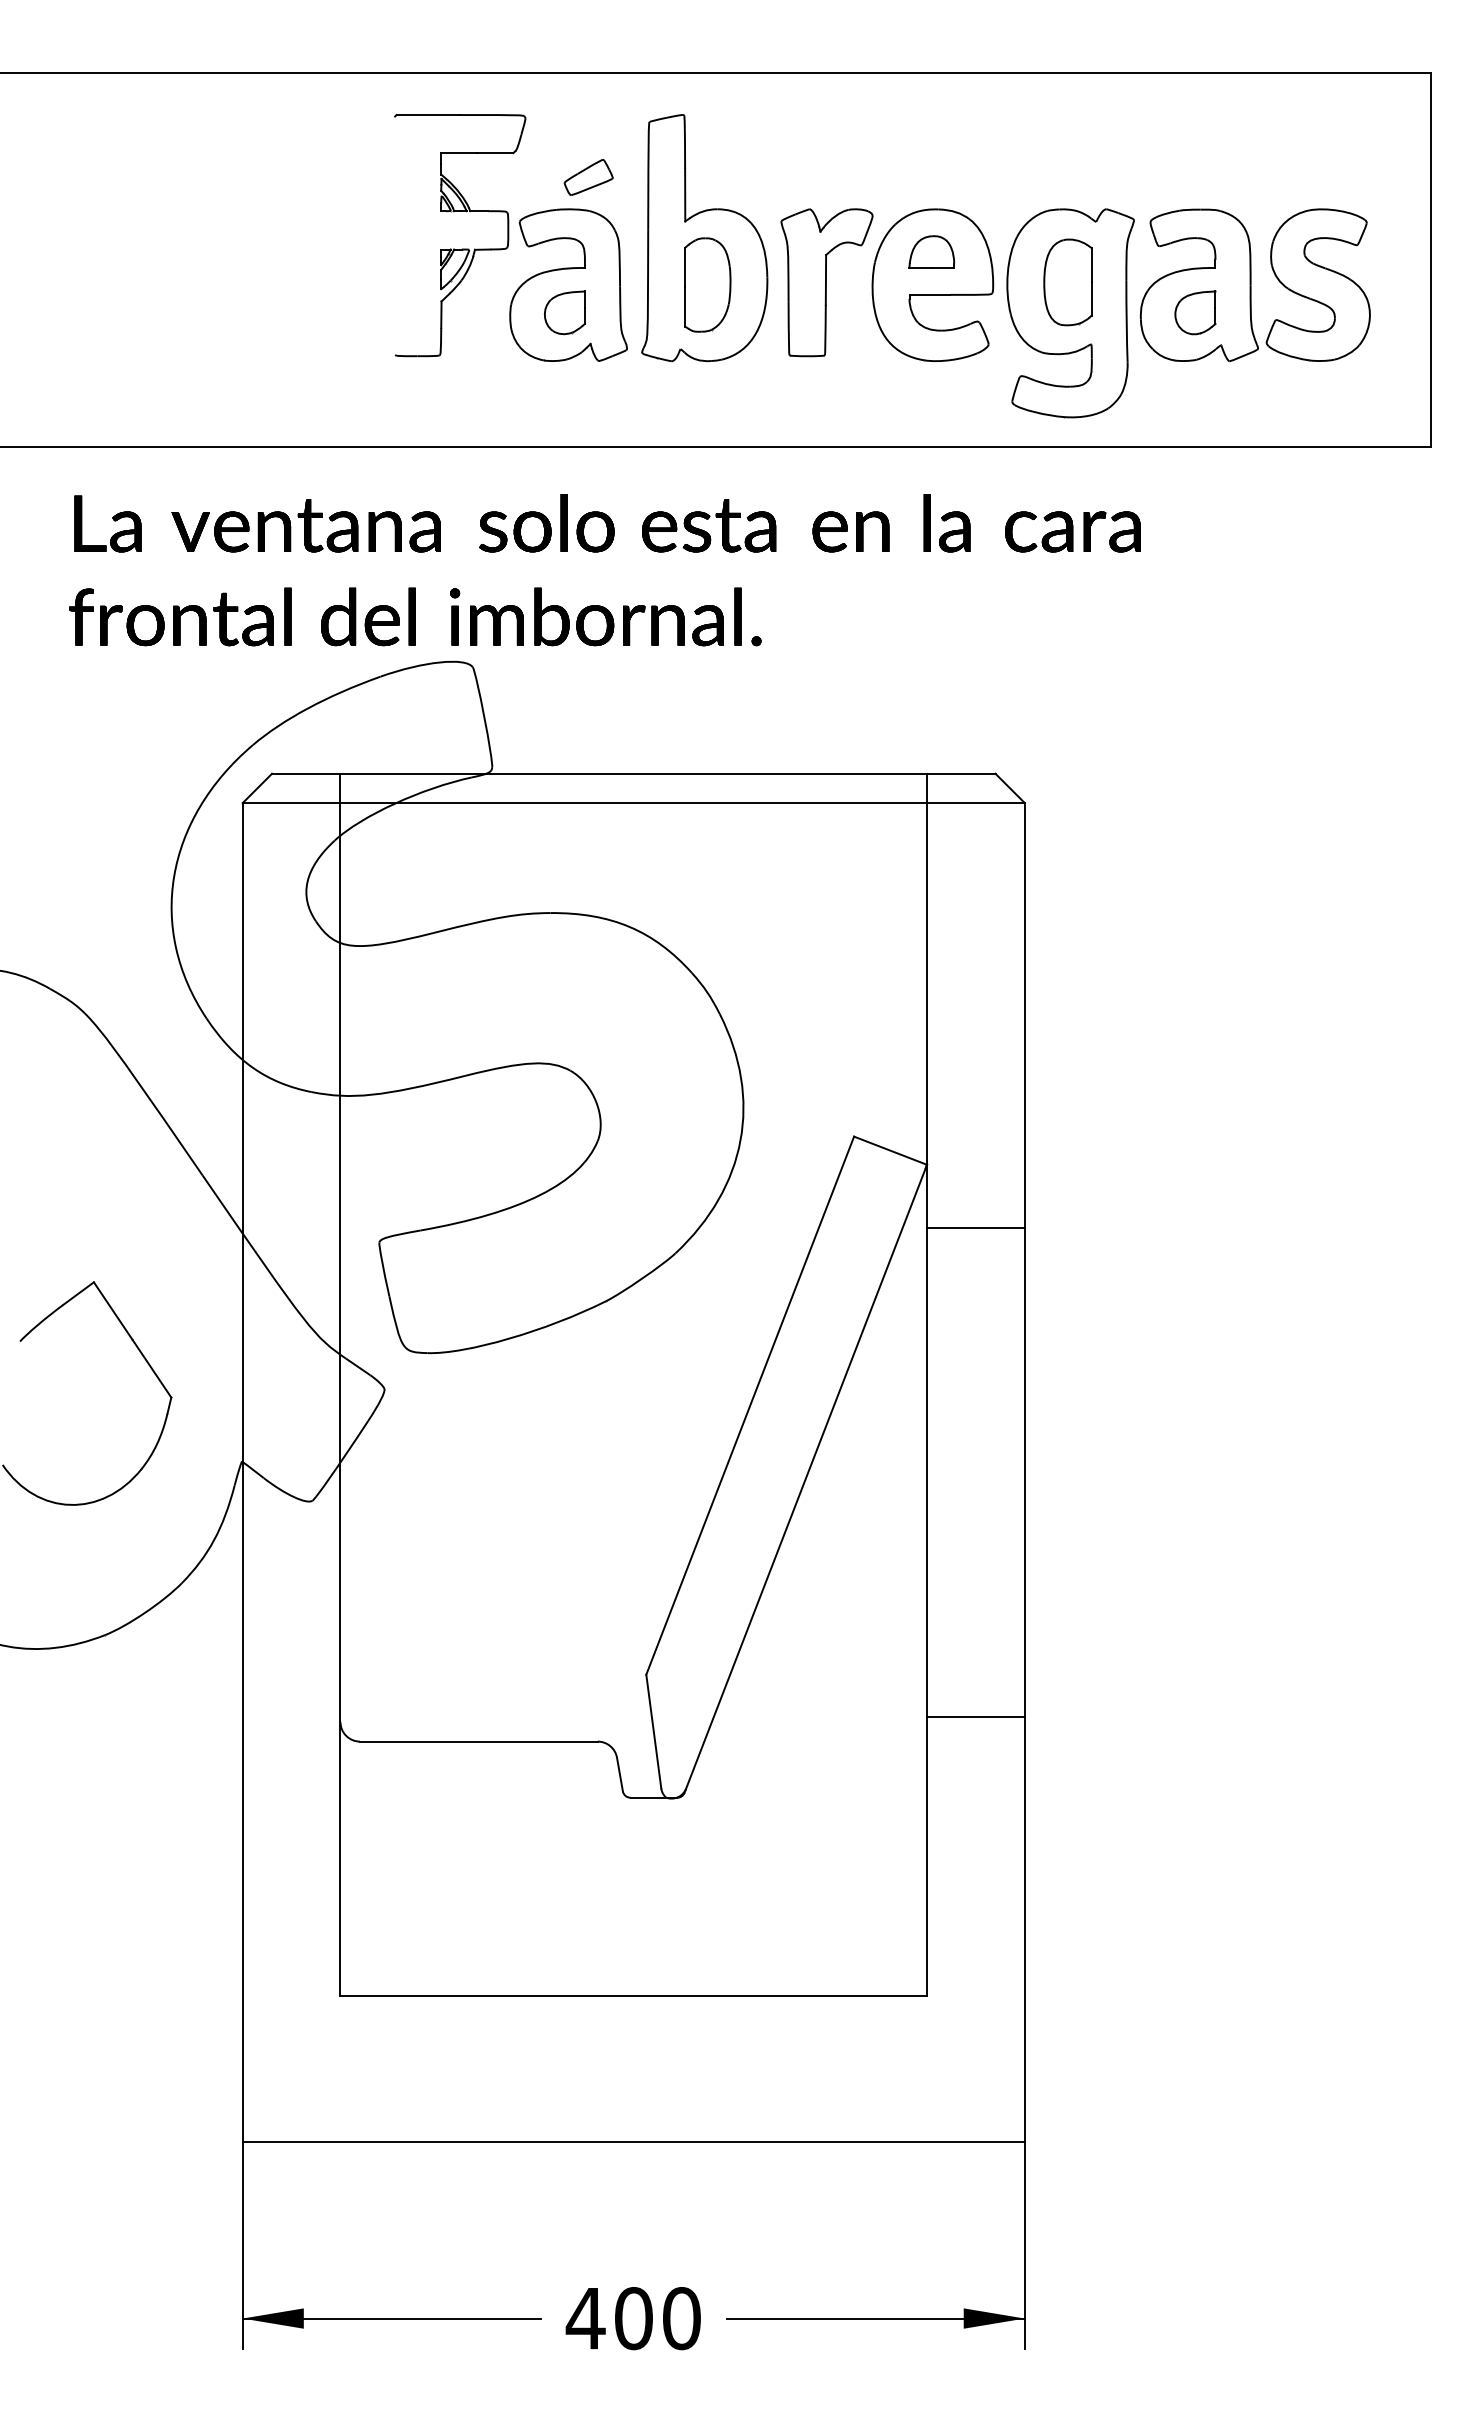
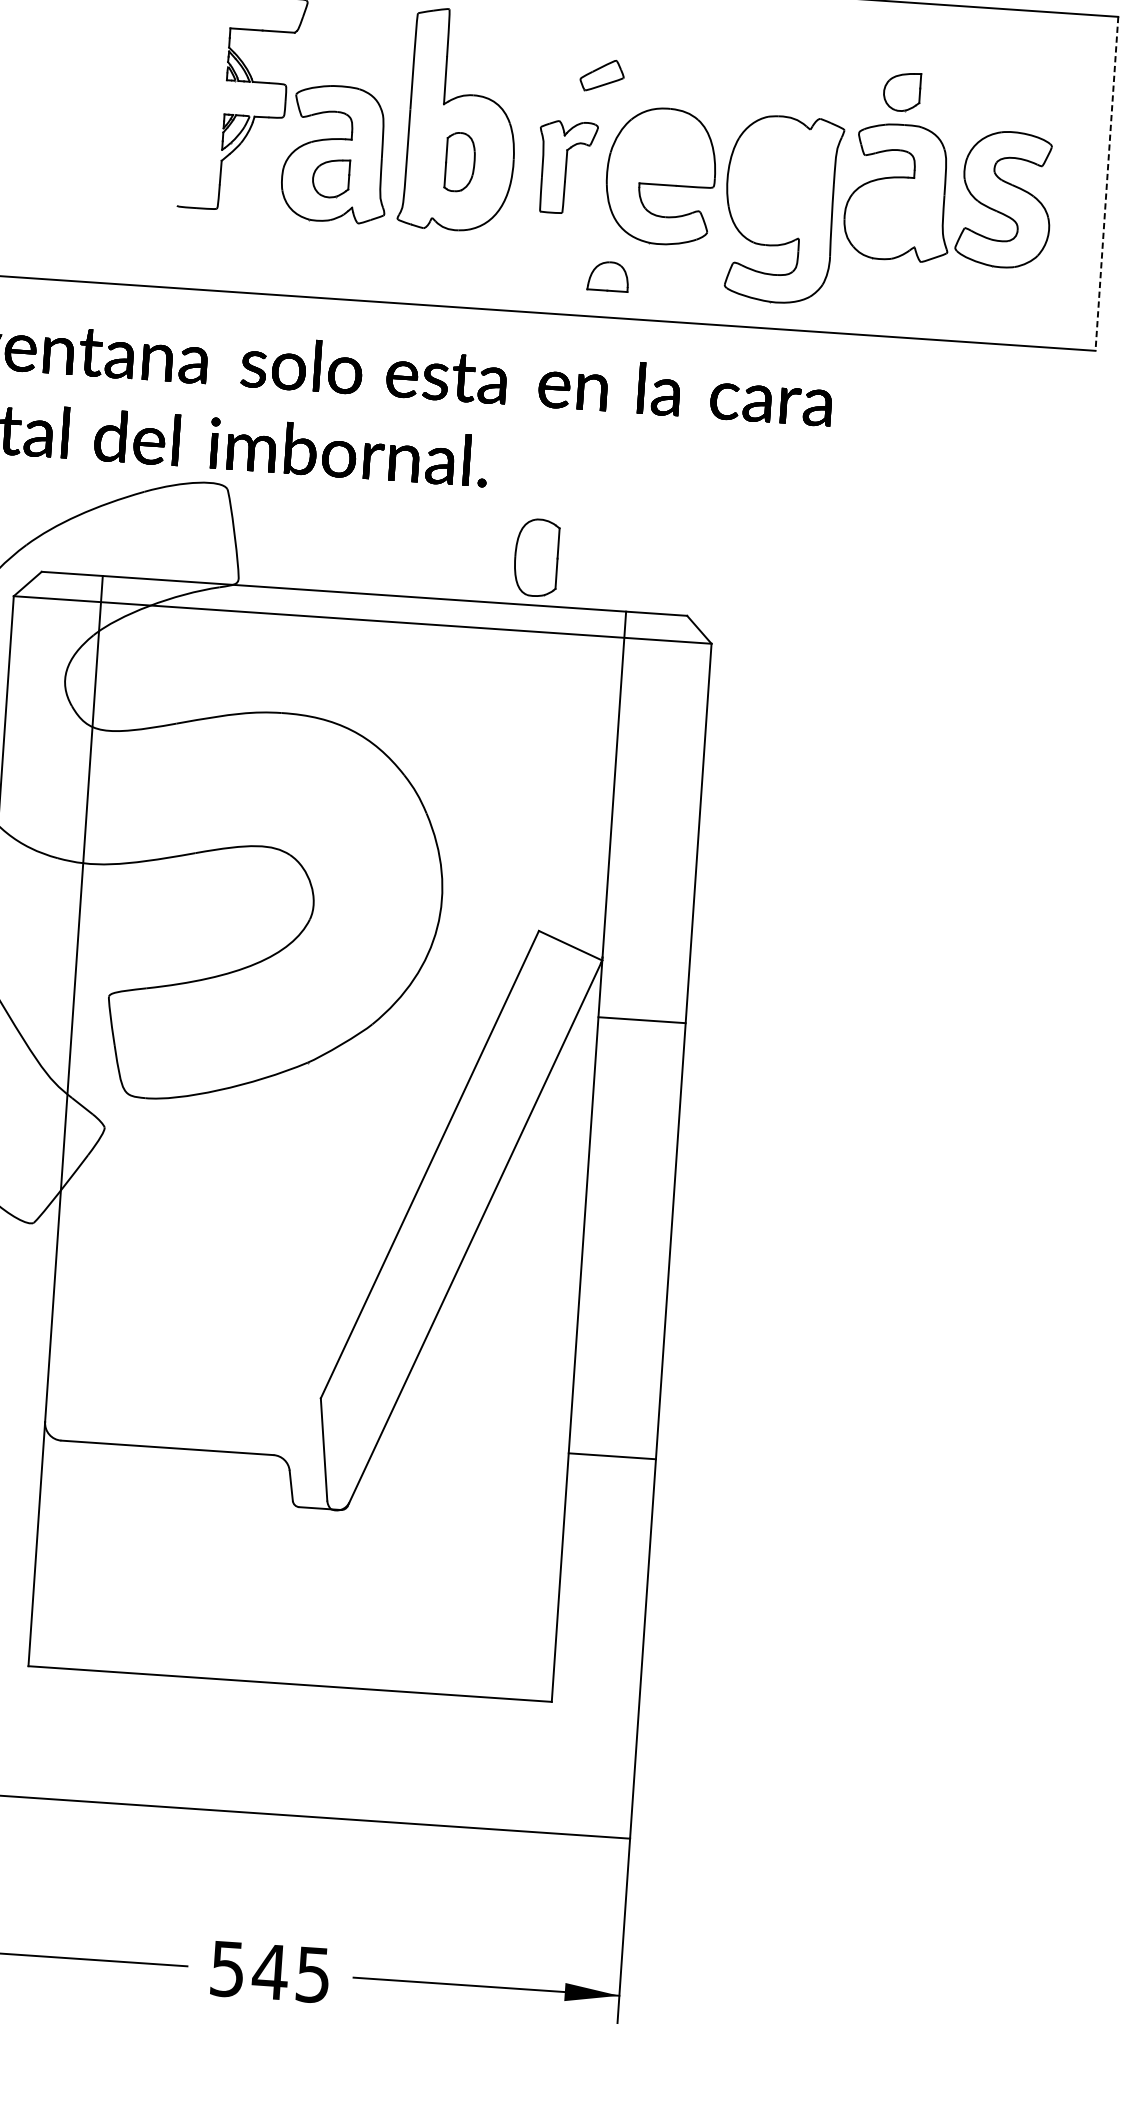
part: (588, 177) -> (602, 75), moved
part: (931, 251) -> (608, 275), moved
line: (1430, 260) -> (1106, 184), solid -> dashed
part: (826, 282) -> (566, 167), size x0.7
part: (1067, 282) -> (536, 557), moved
part: (707, 284) -> (459, 161), size x0.7
part: (1195, 312) -> (902, 91), moved
text: (632, 2318) -> (269, 1971), 400 -> 545

